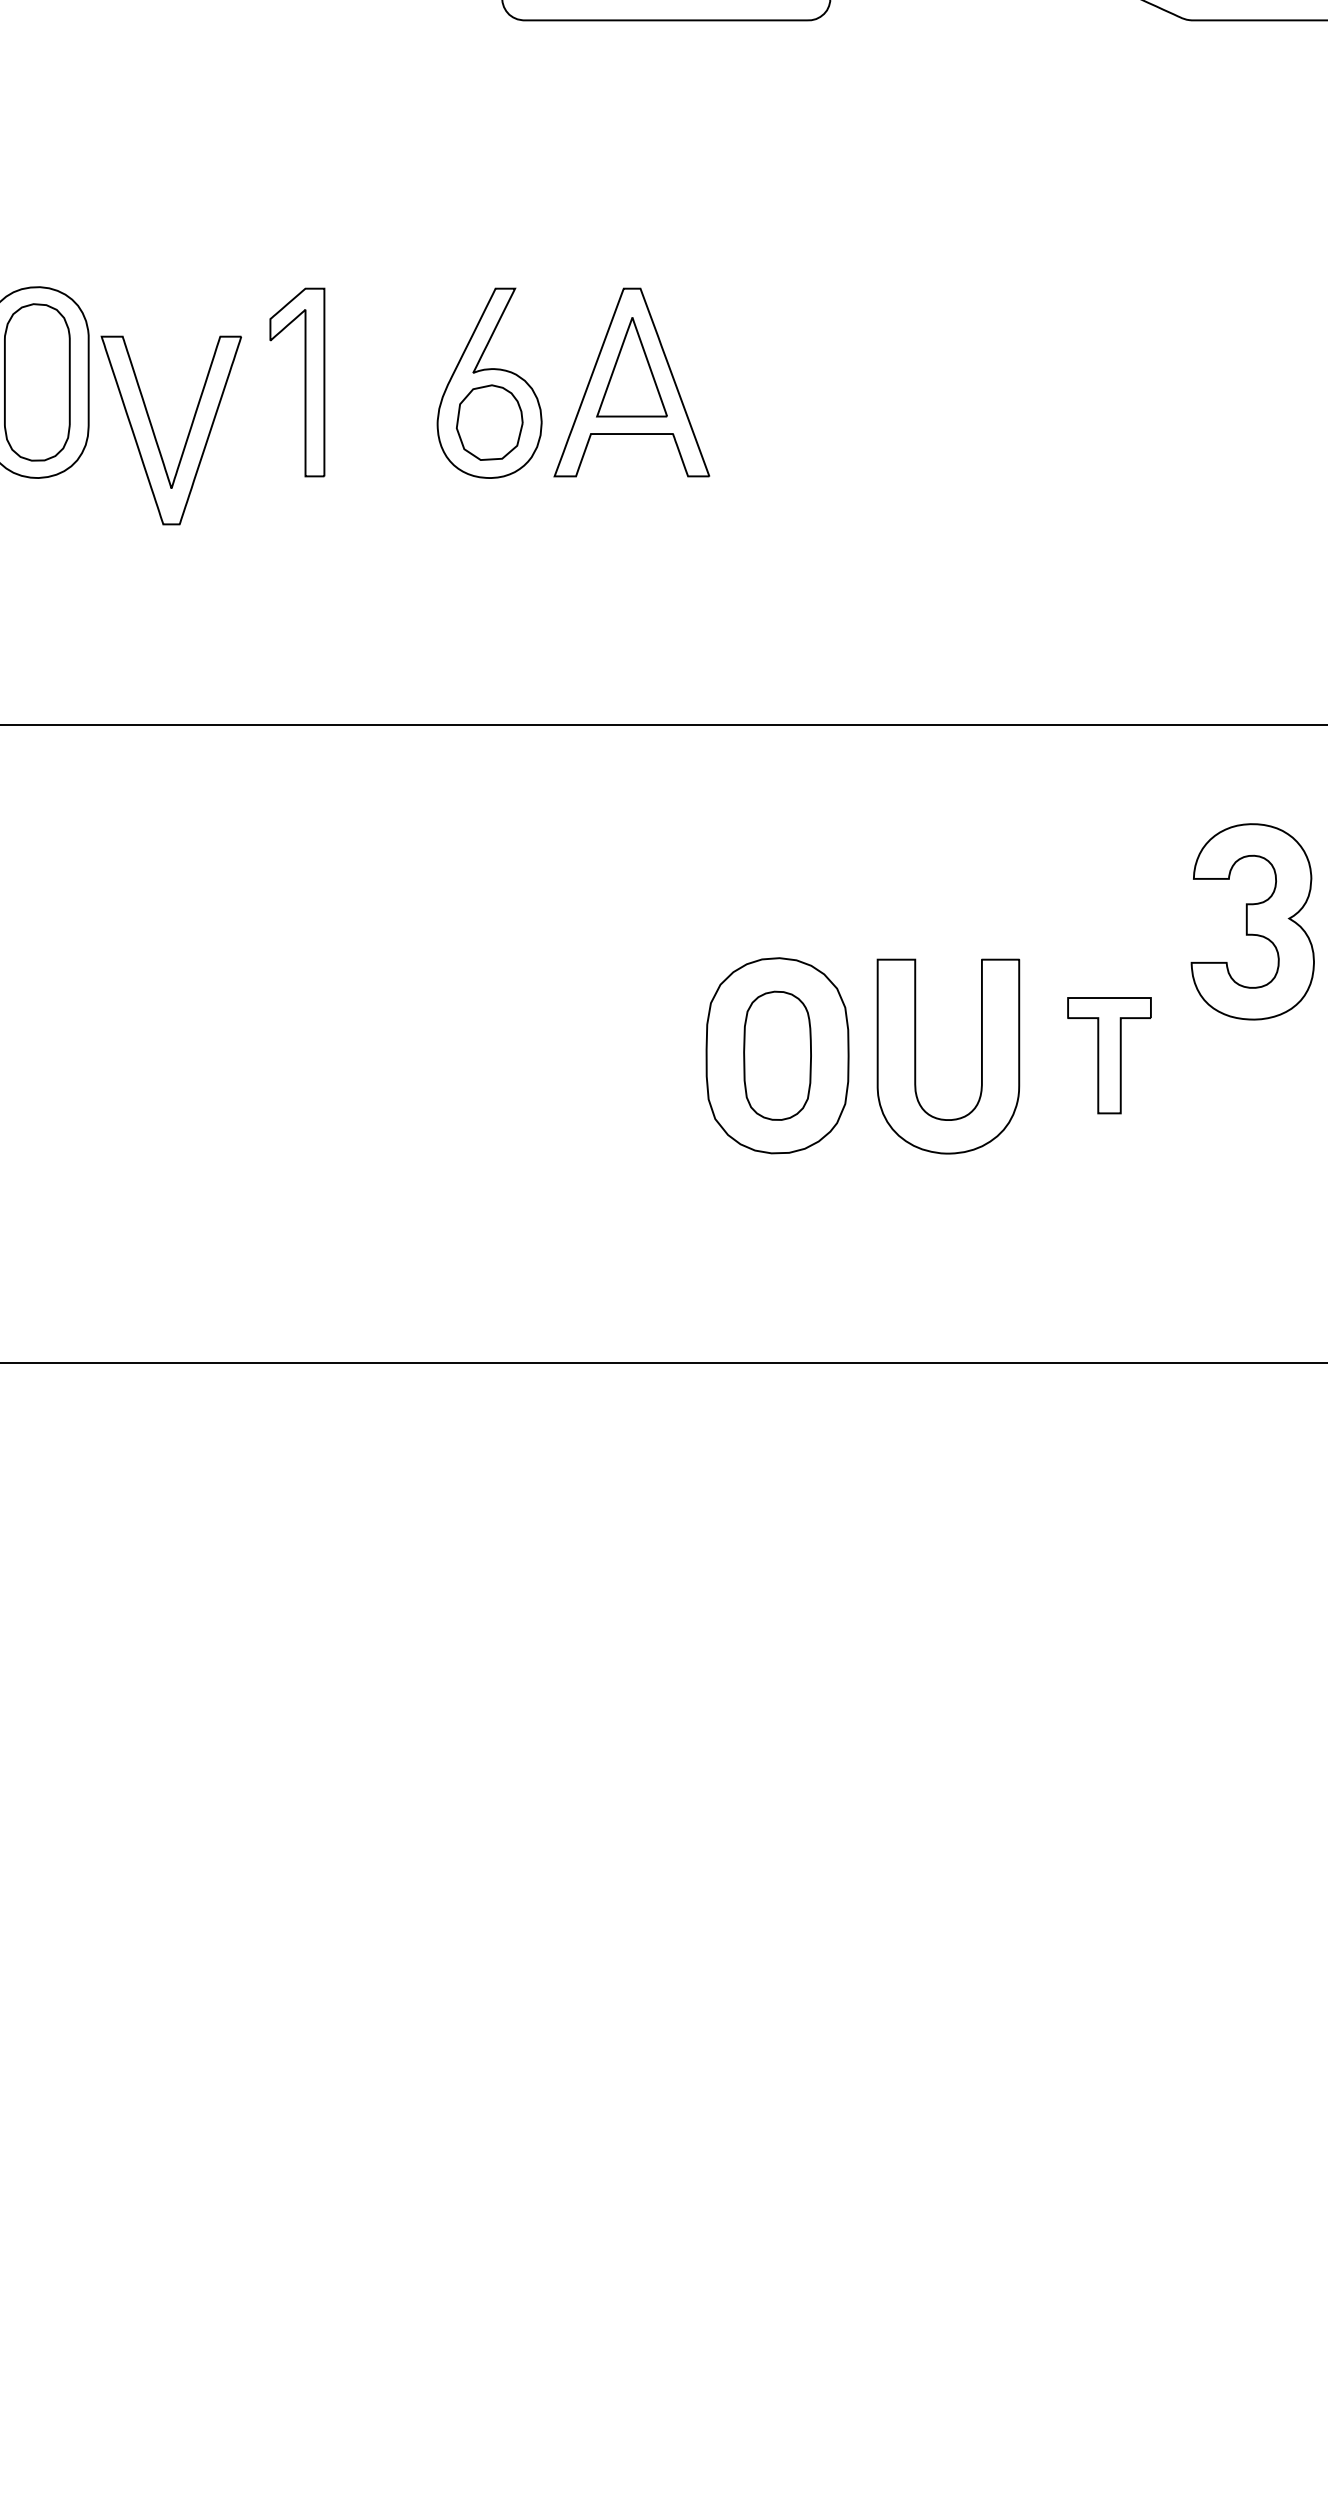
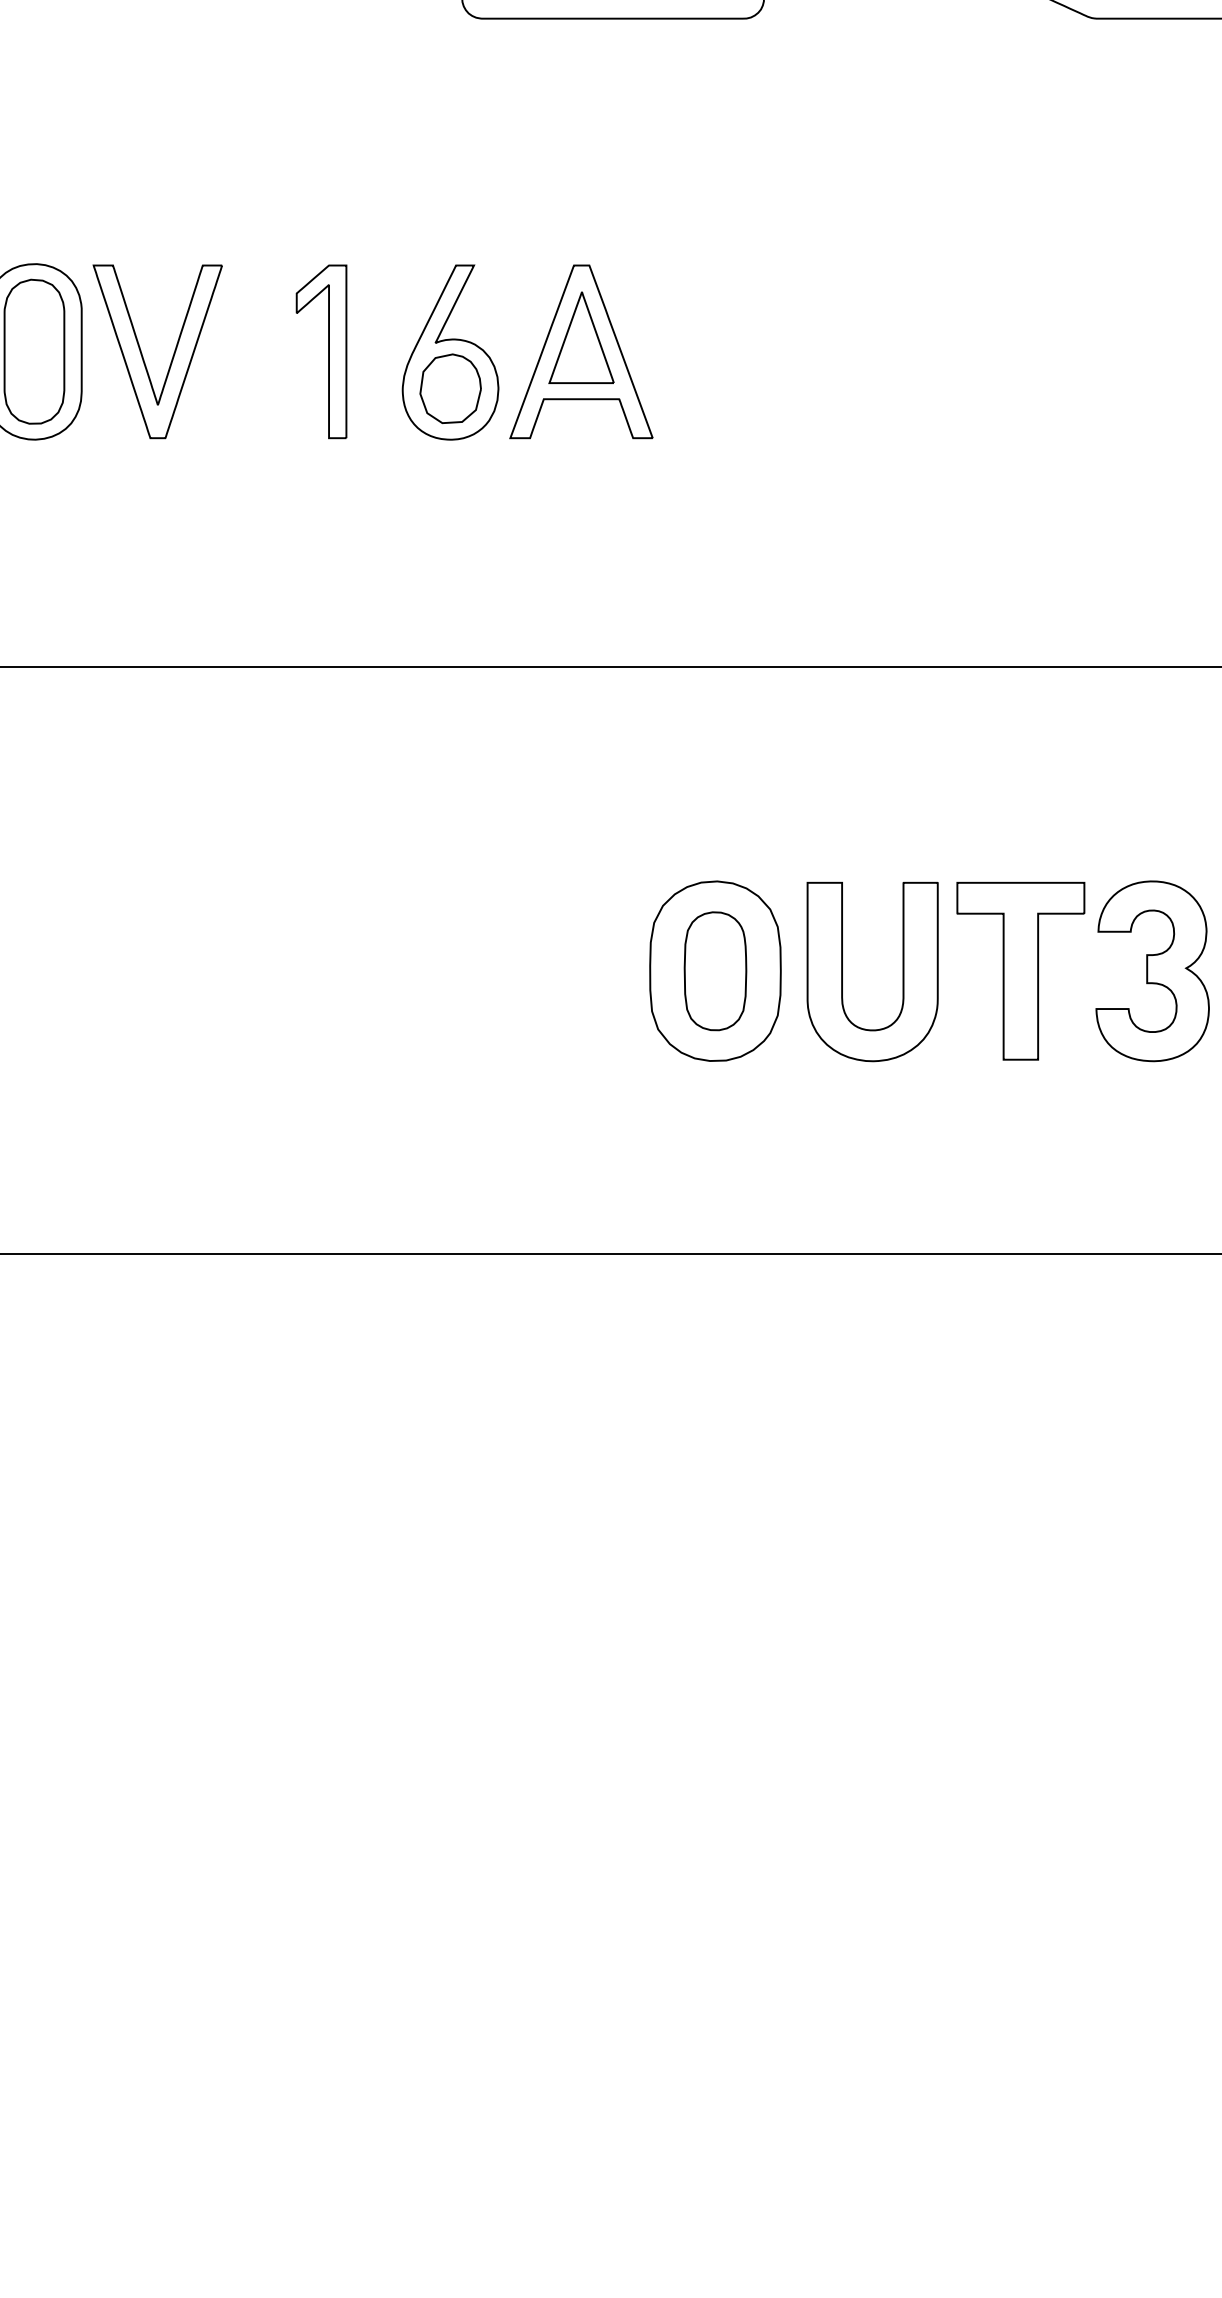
part: (304, 382) -> (328, 351), moved
part: (155, 434) -> (143, 355), moved
part: (1252, 921) -> (1152, 970), moved
part: (1109, 1055) -> (1020, 970), size x1.67

